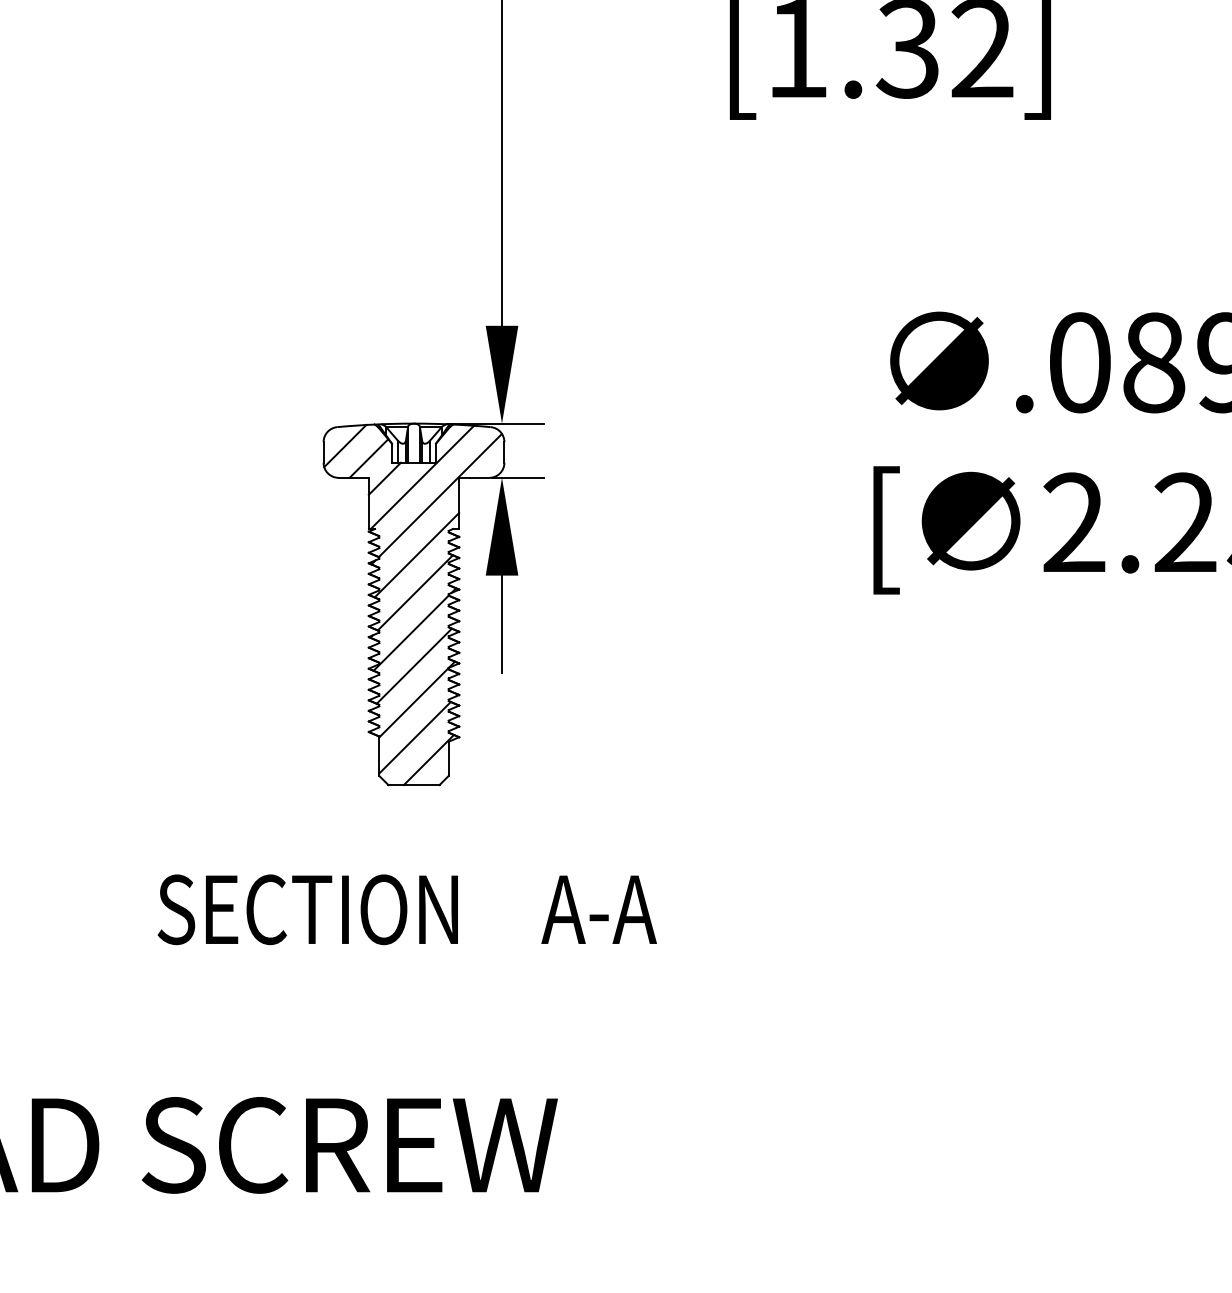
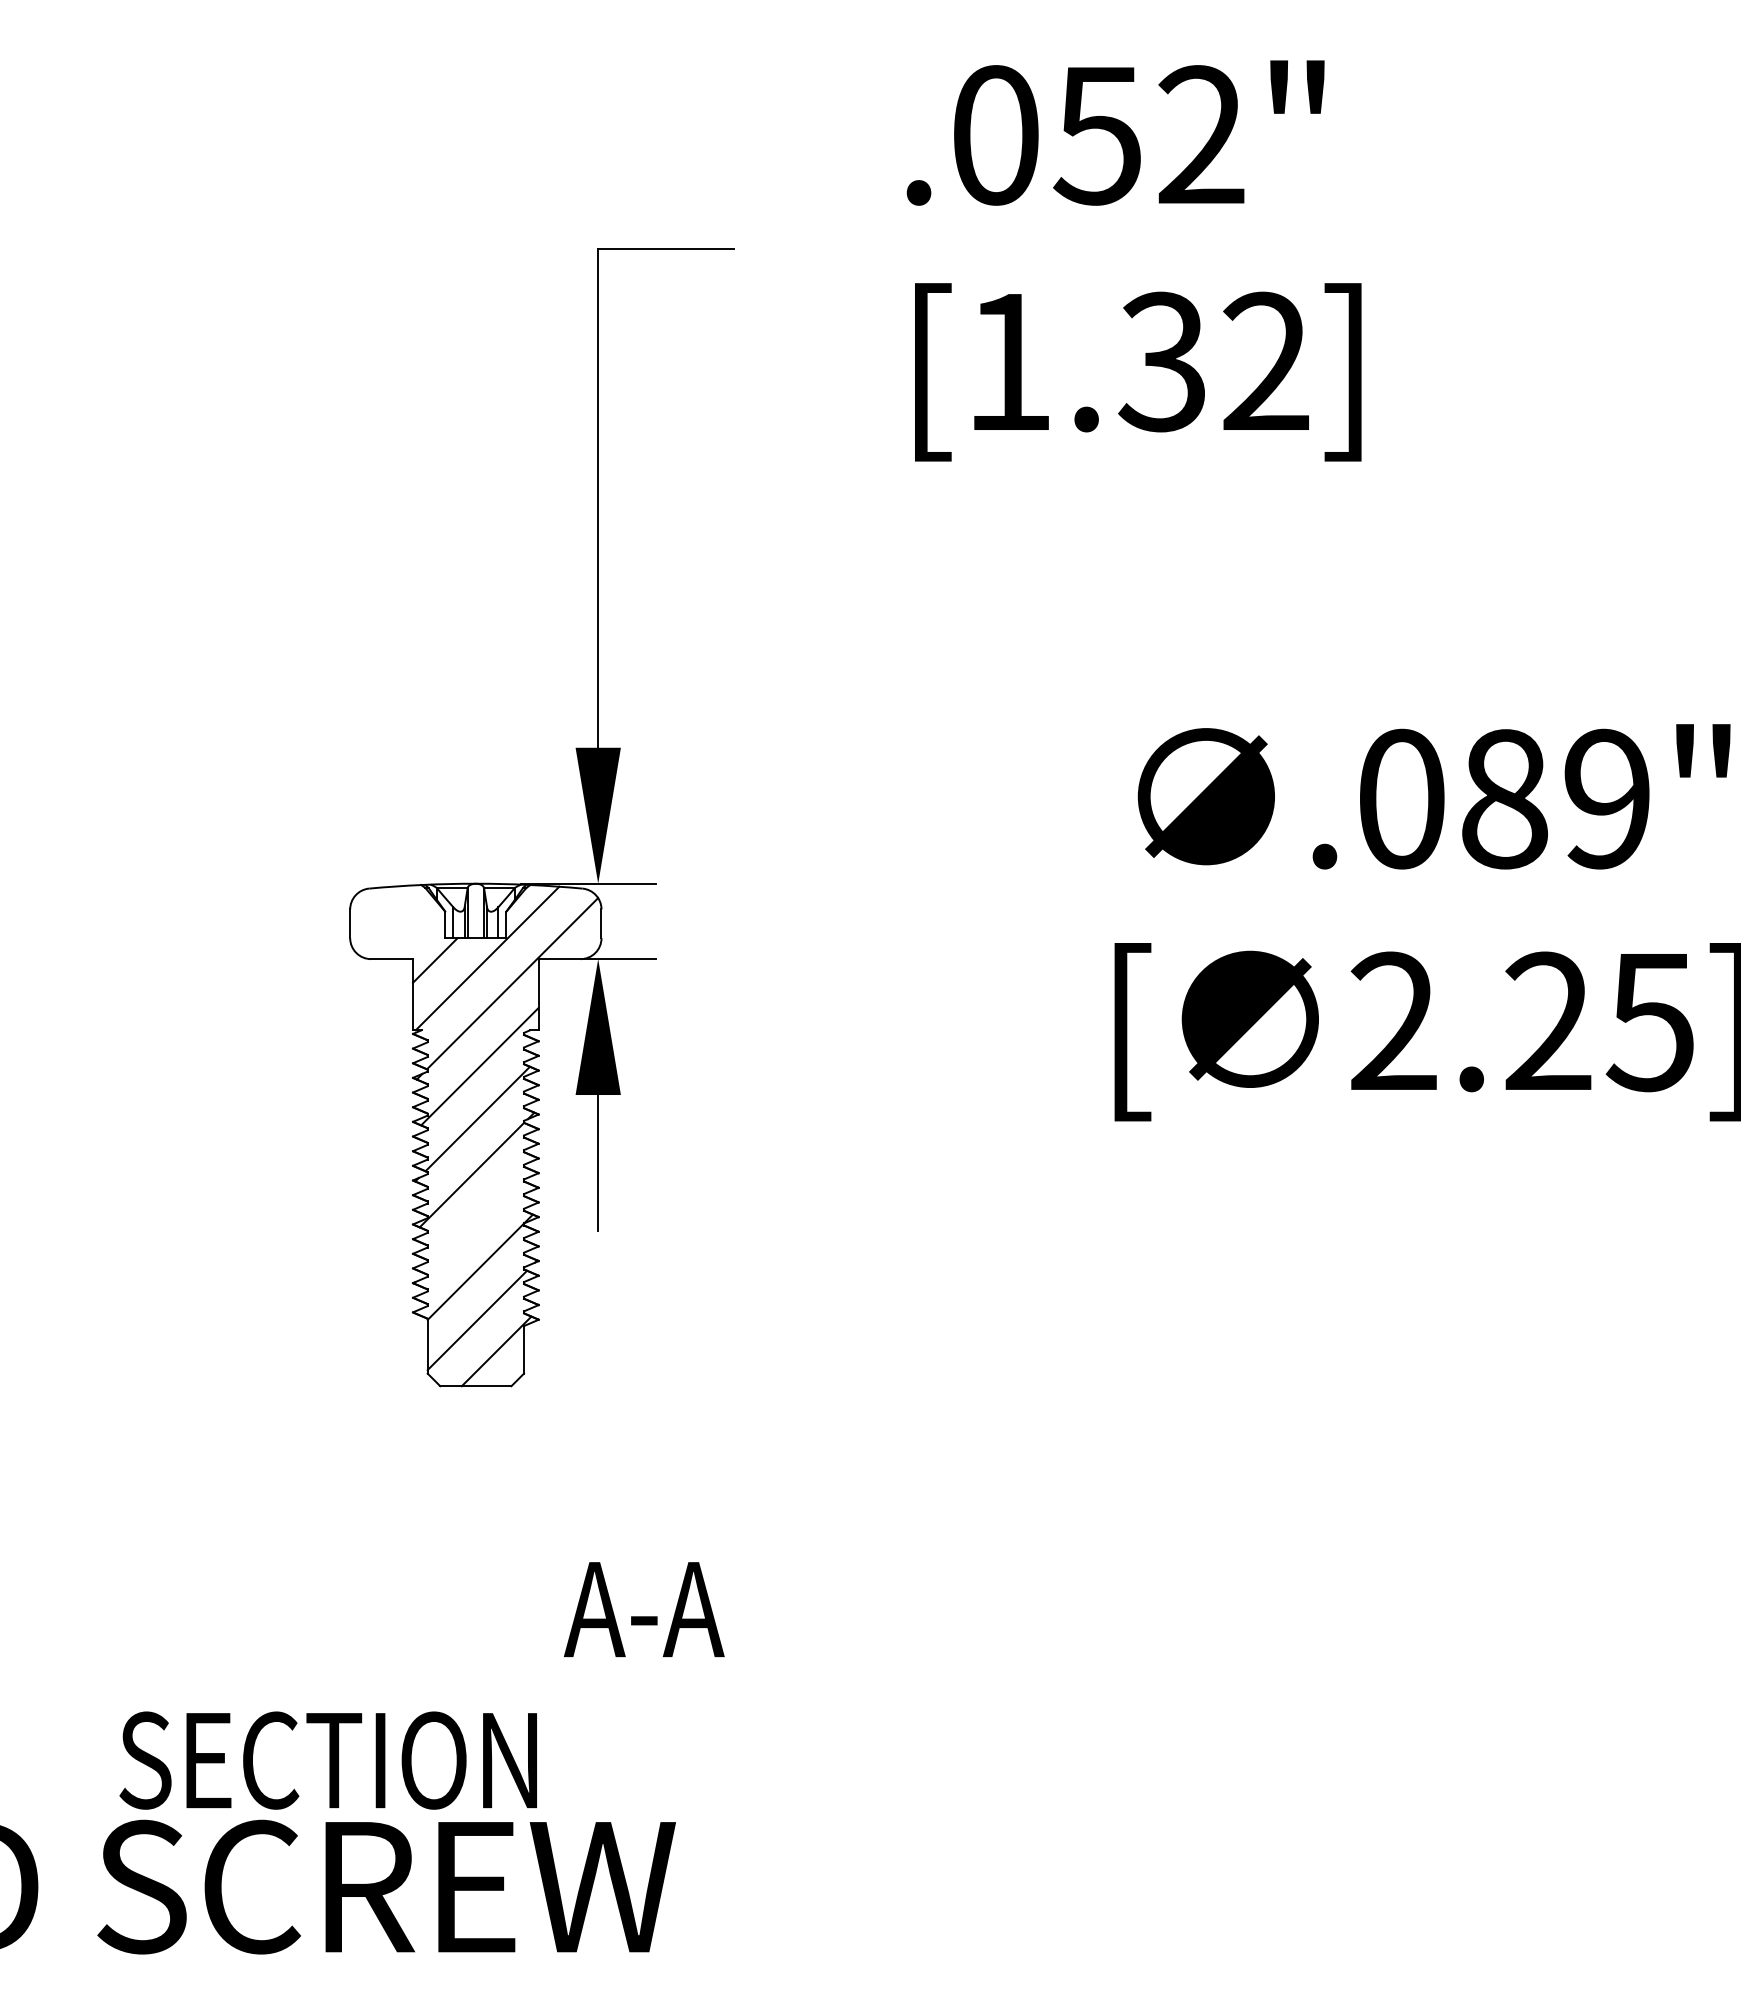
line: (345, 445) -> (380, 914), removed
line: (369, 458) -> (413, 932), removed
line: (414, 665) -> (476, 1220), removed
text: (307, 909) -> (327, 1760), moved
text: (599, 909) -> (644, 1609), moved

